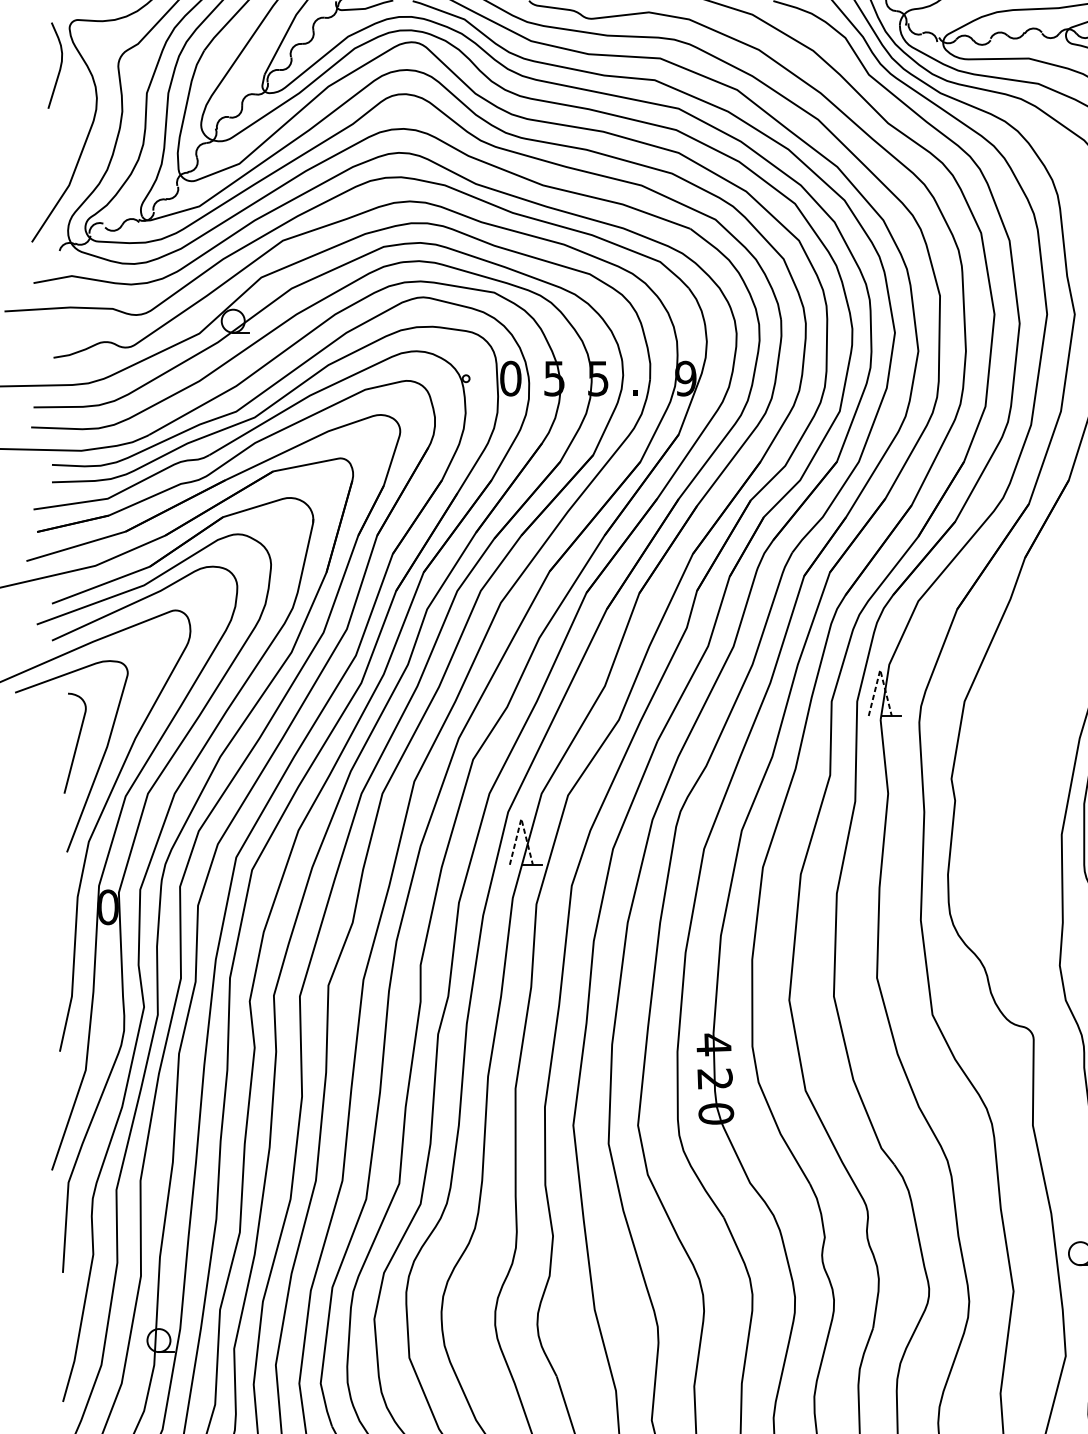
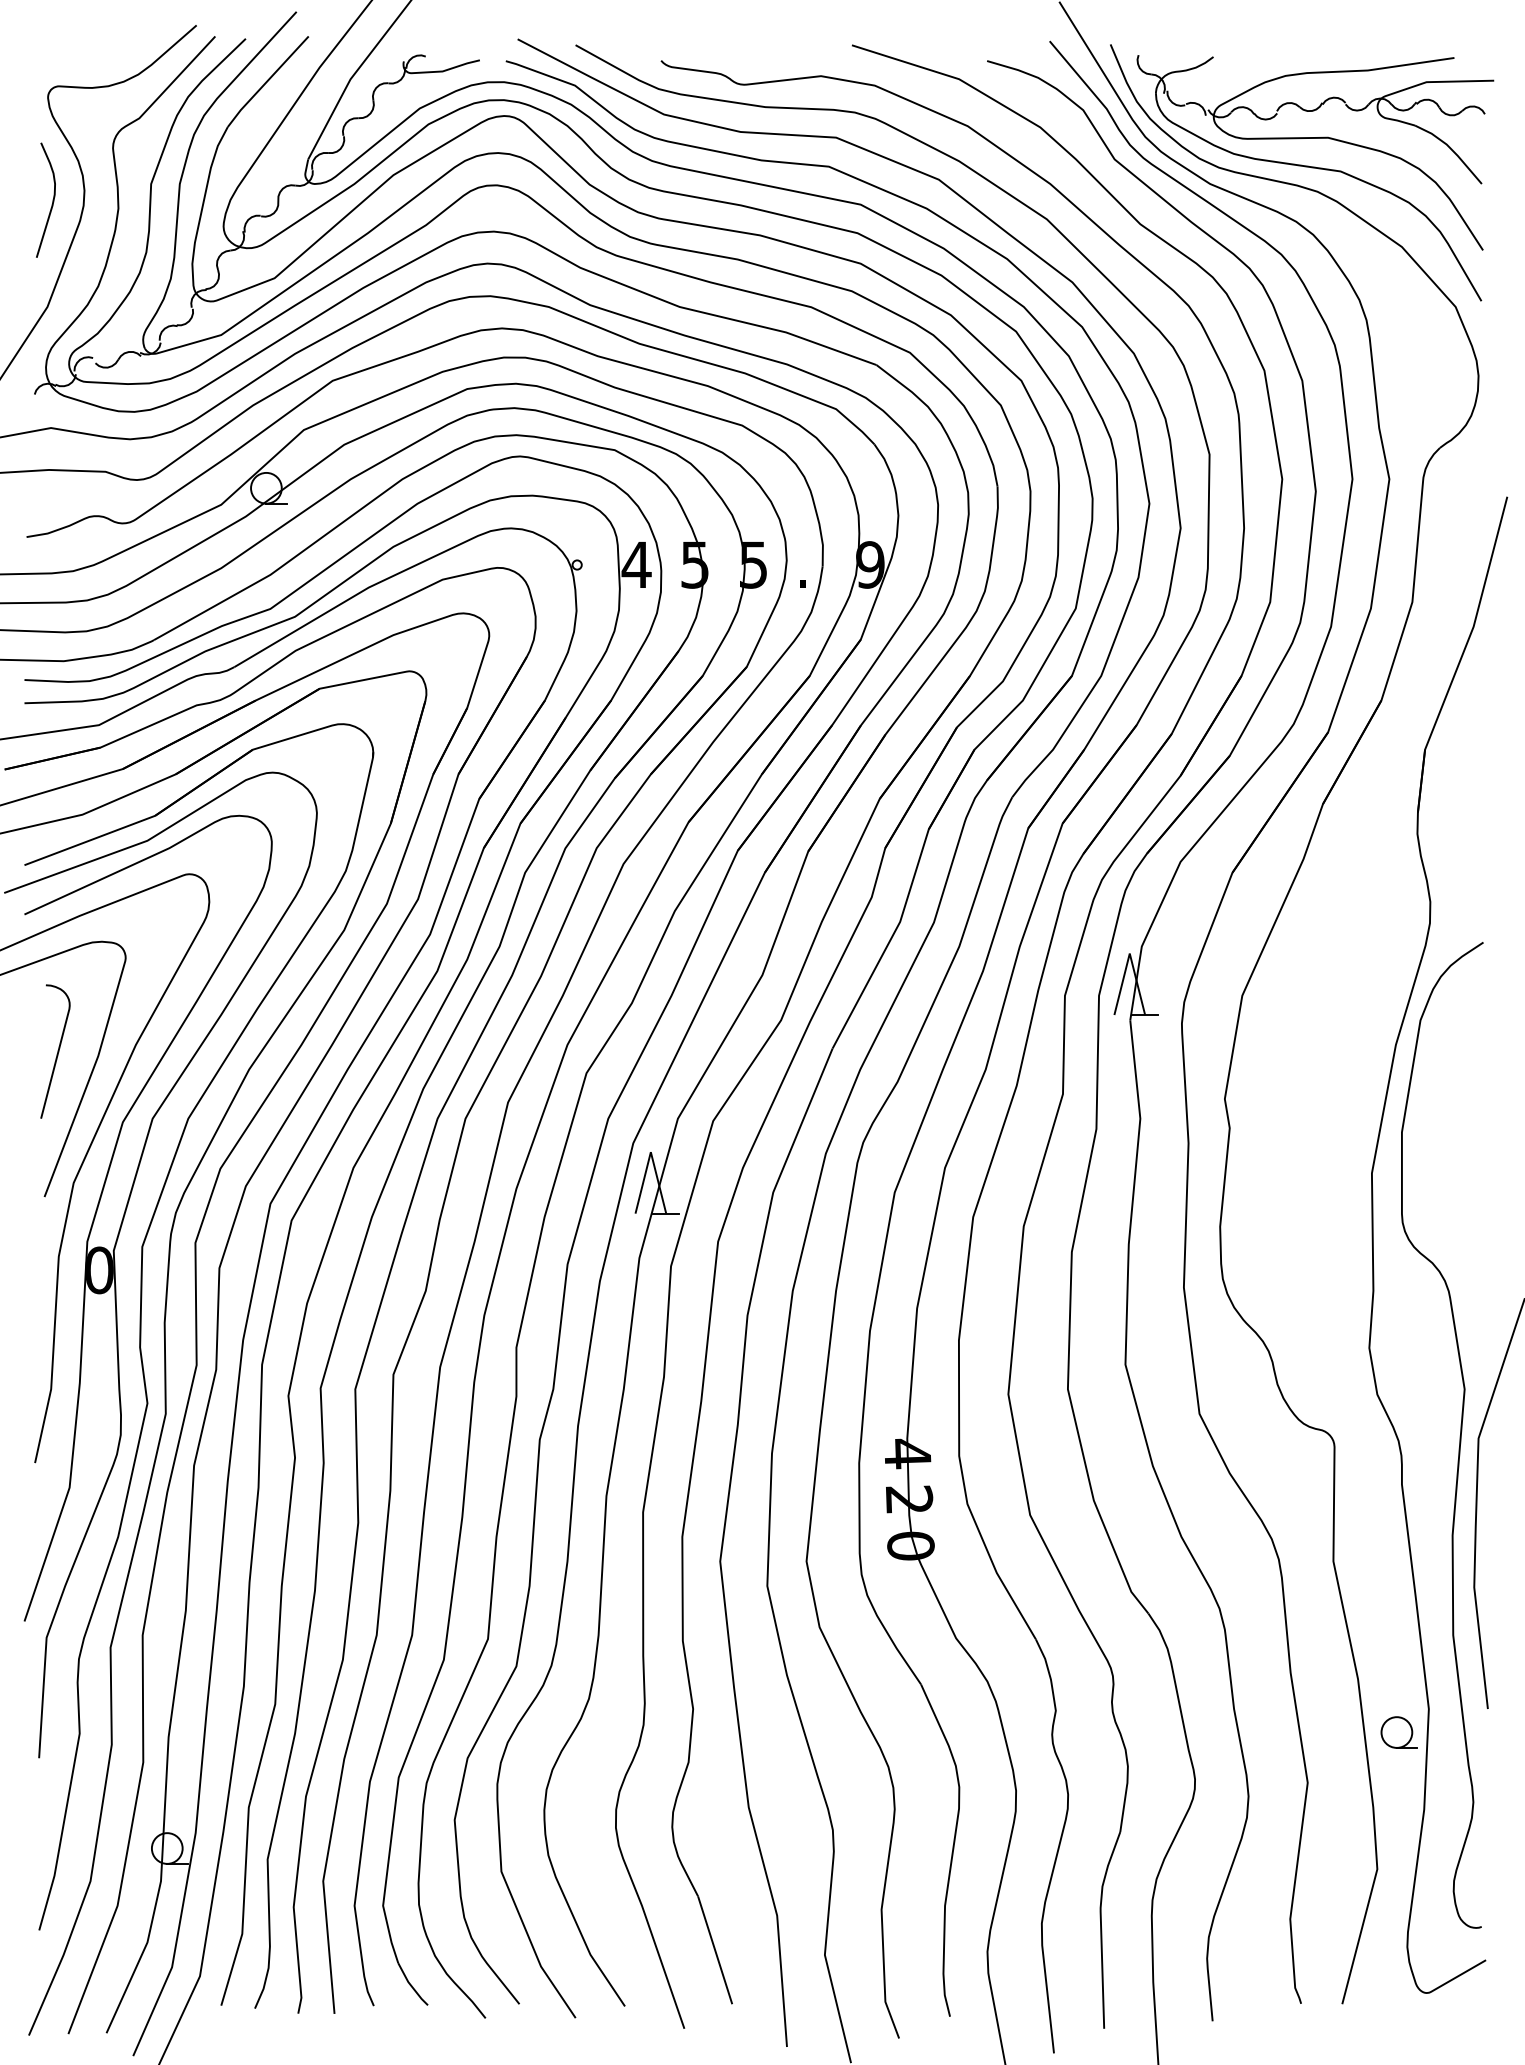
curve: (60, 65) -> (52, 199), moved
text: (510, 378) -> (636, 564), 0 -> 4
line: (880, 669) -> (1129, 953), dashed -> solid
line: (521, 818) -> (650, 1152), dashed -> solid

